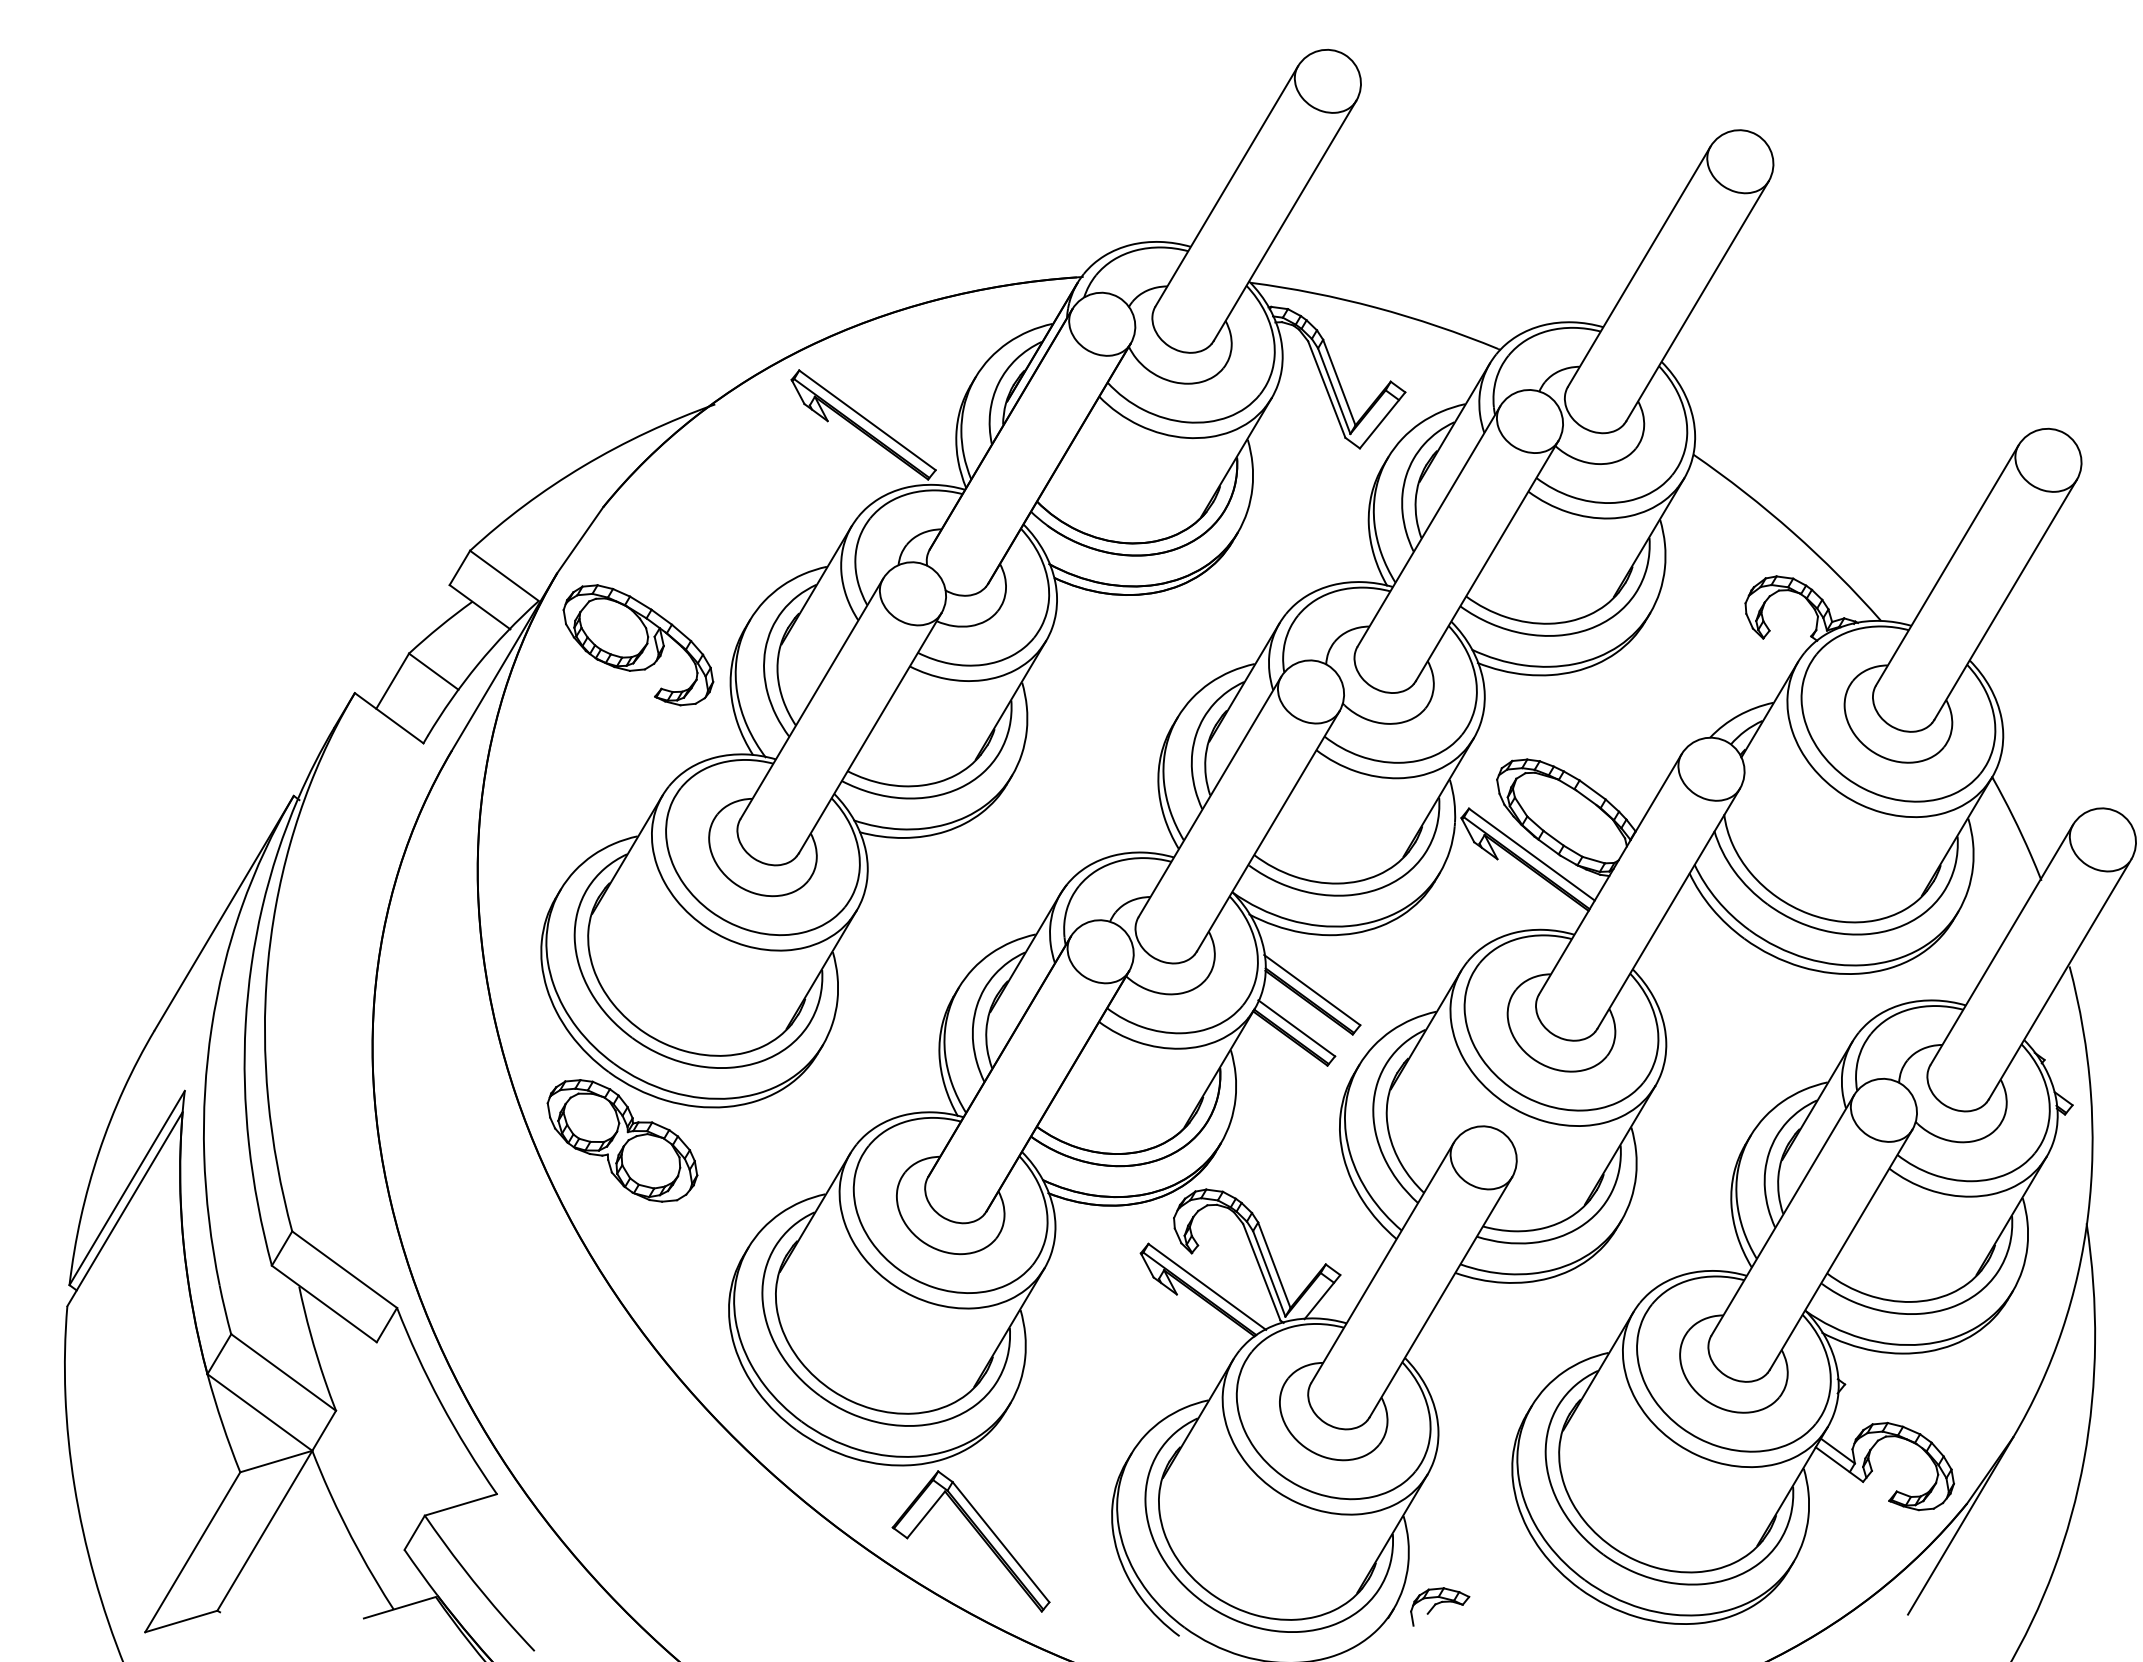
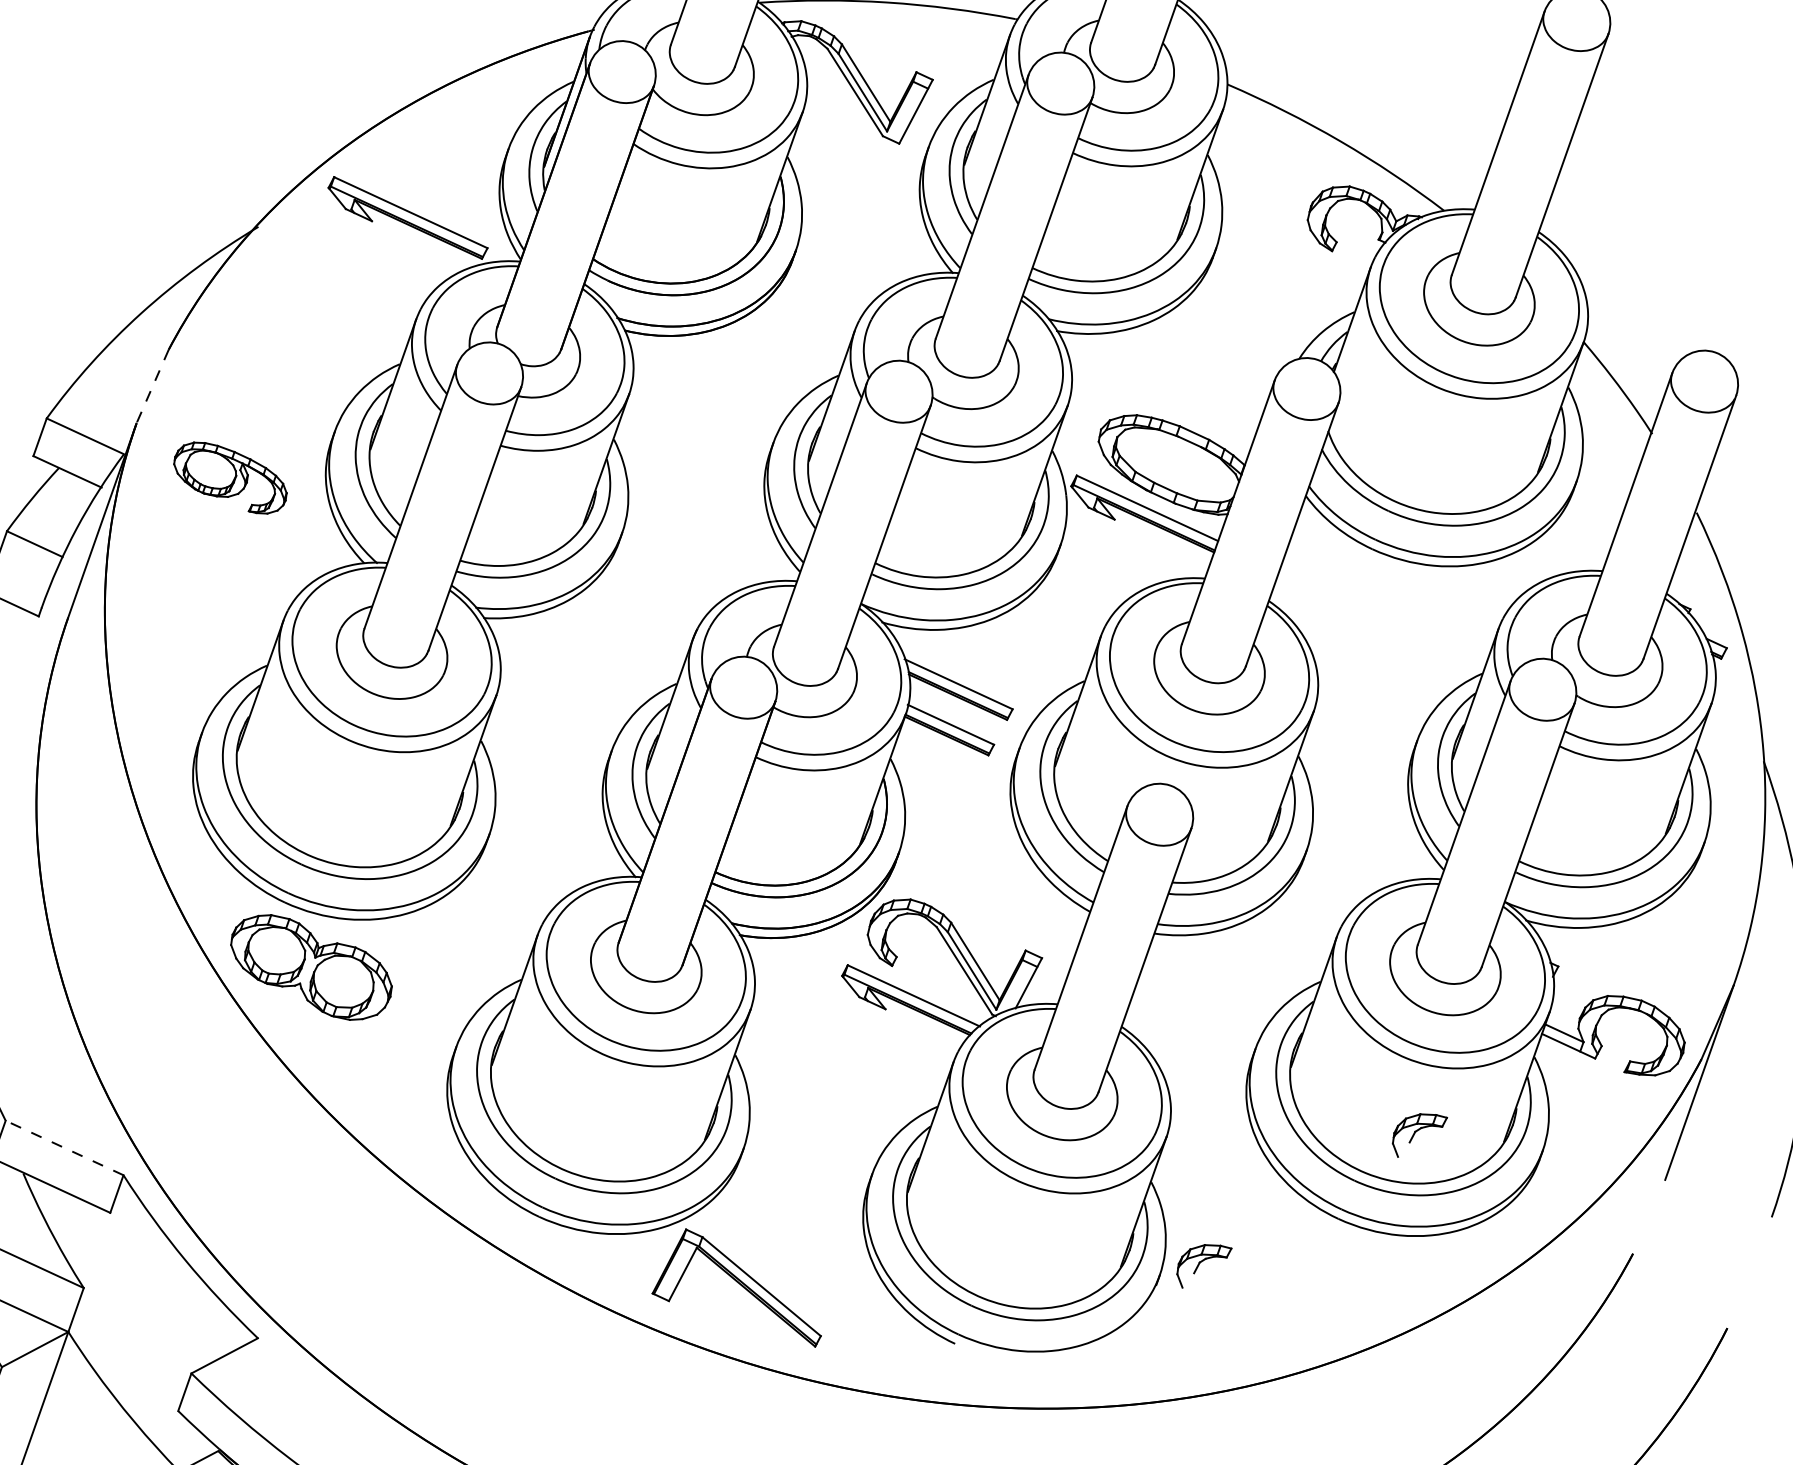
line: (579, 540) -> (152, 386), solid -> dashed
part: (638, 645) -> (230, 478), size x0.7
line: (344, 1269) -> (64, 1147), solid -> dashed
part: (1677, 1520) -> (1420, 1132), added

